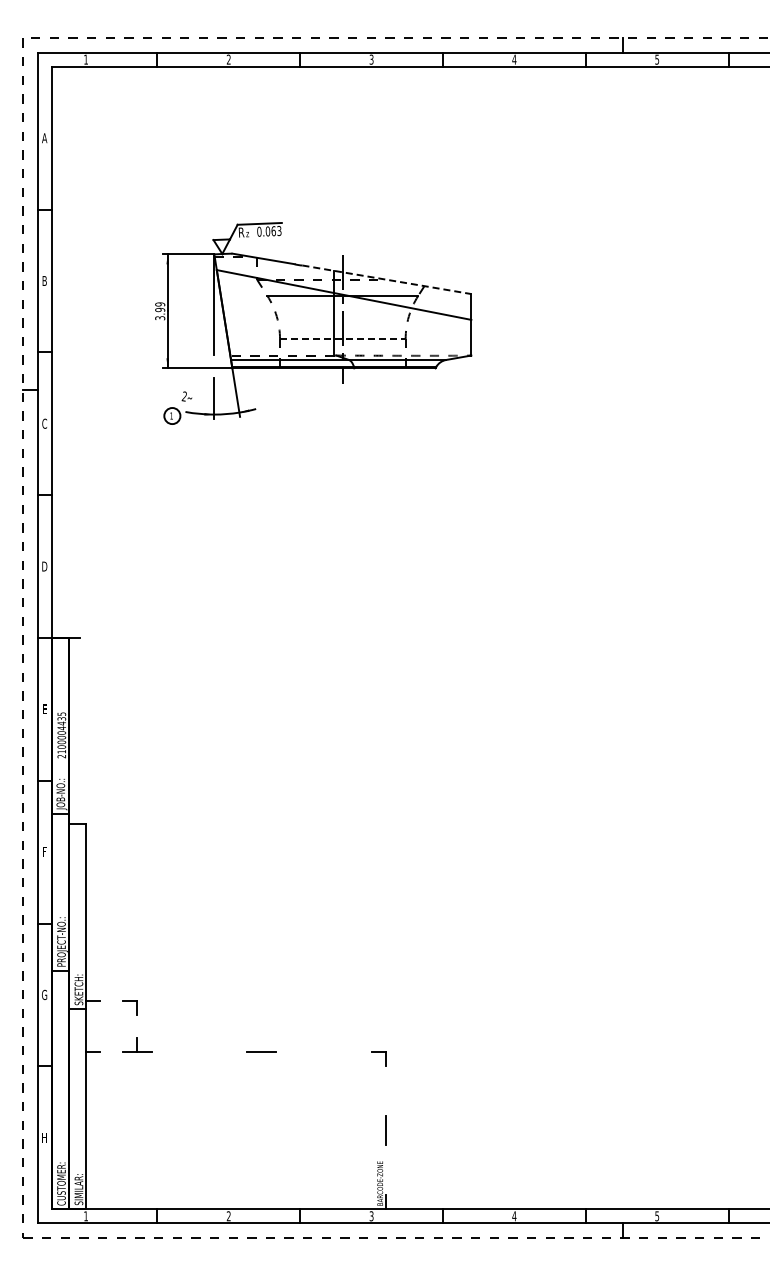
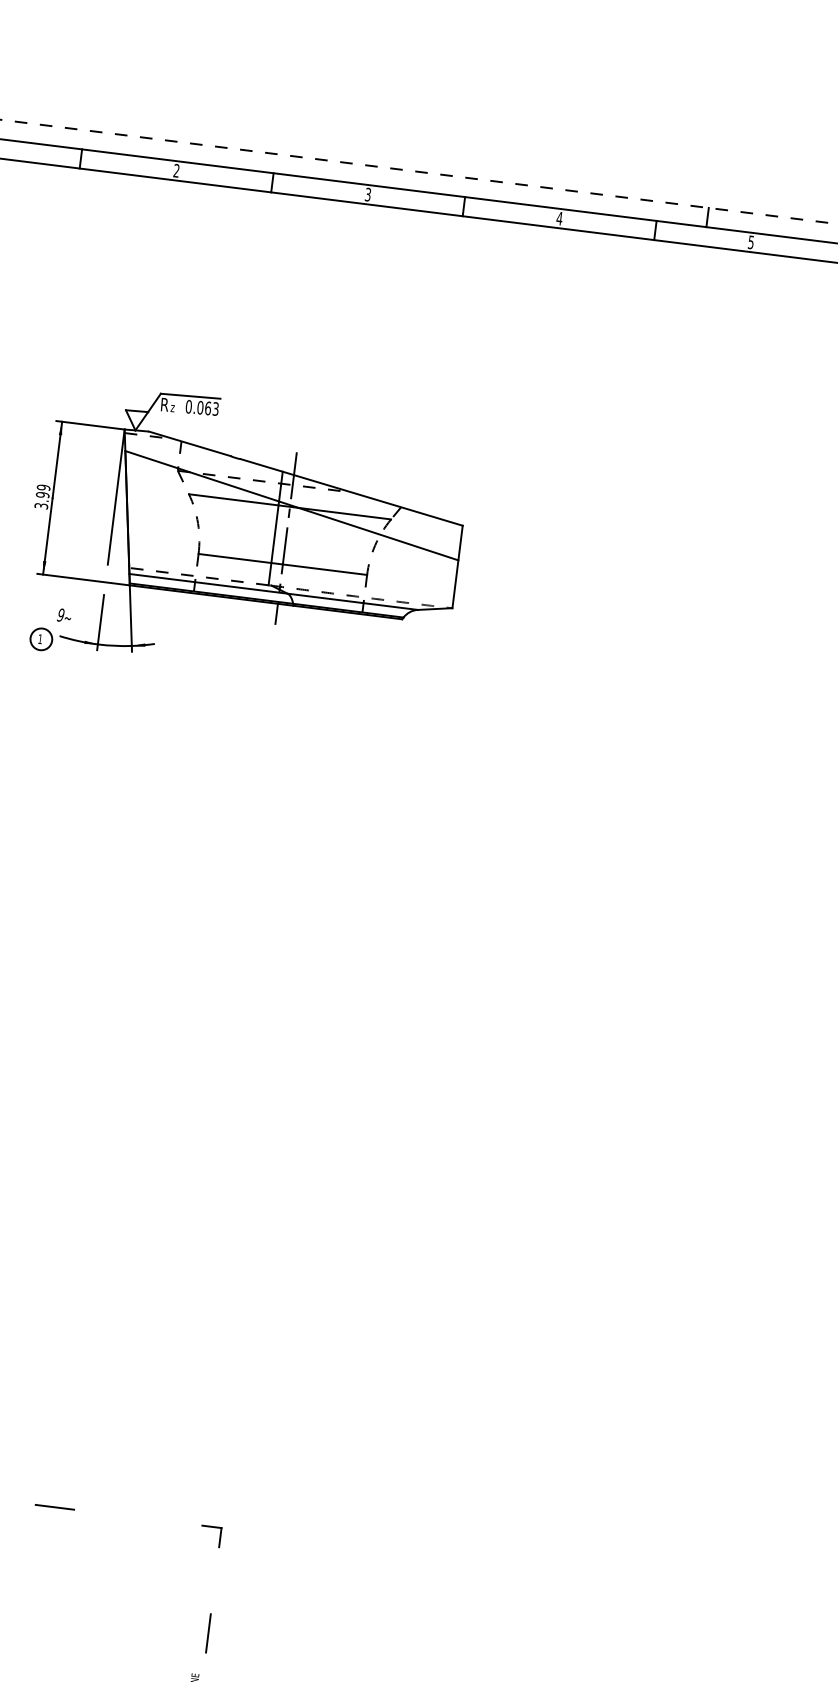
line: (386, 279) -> (351, 492), dashed -> solid
line: (342, 338) -> (282, 563), dashed -> solid
text: (183, 396) -> (59, 615), 2 -> 9

